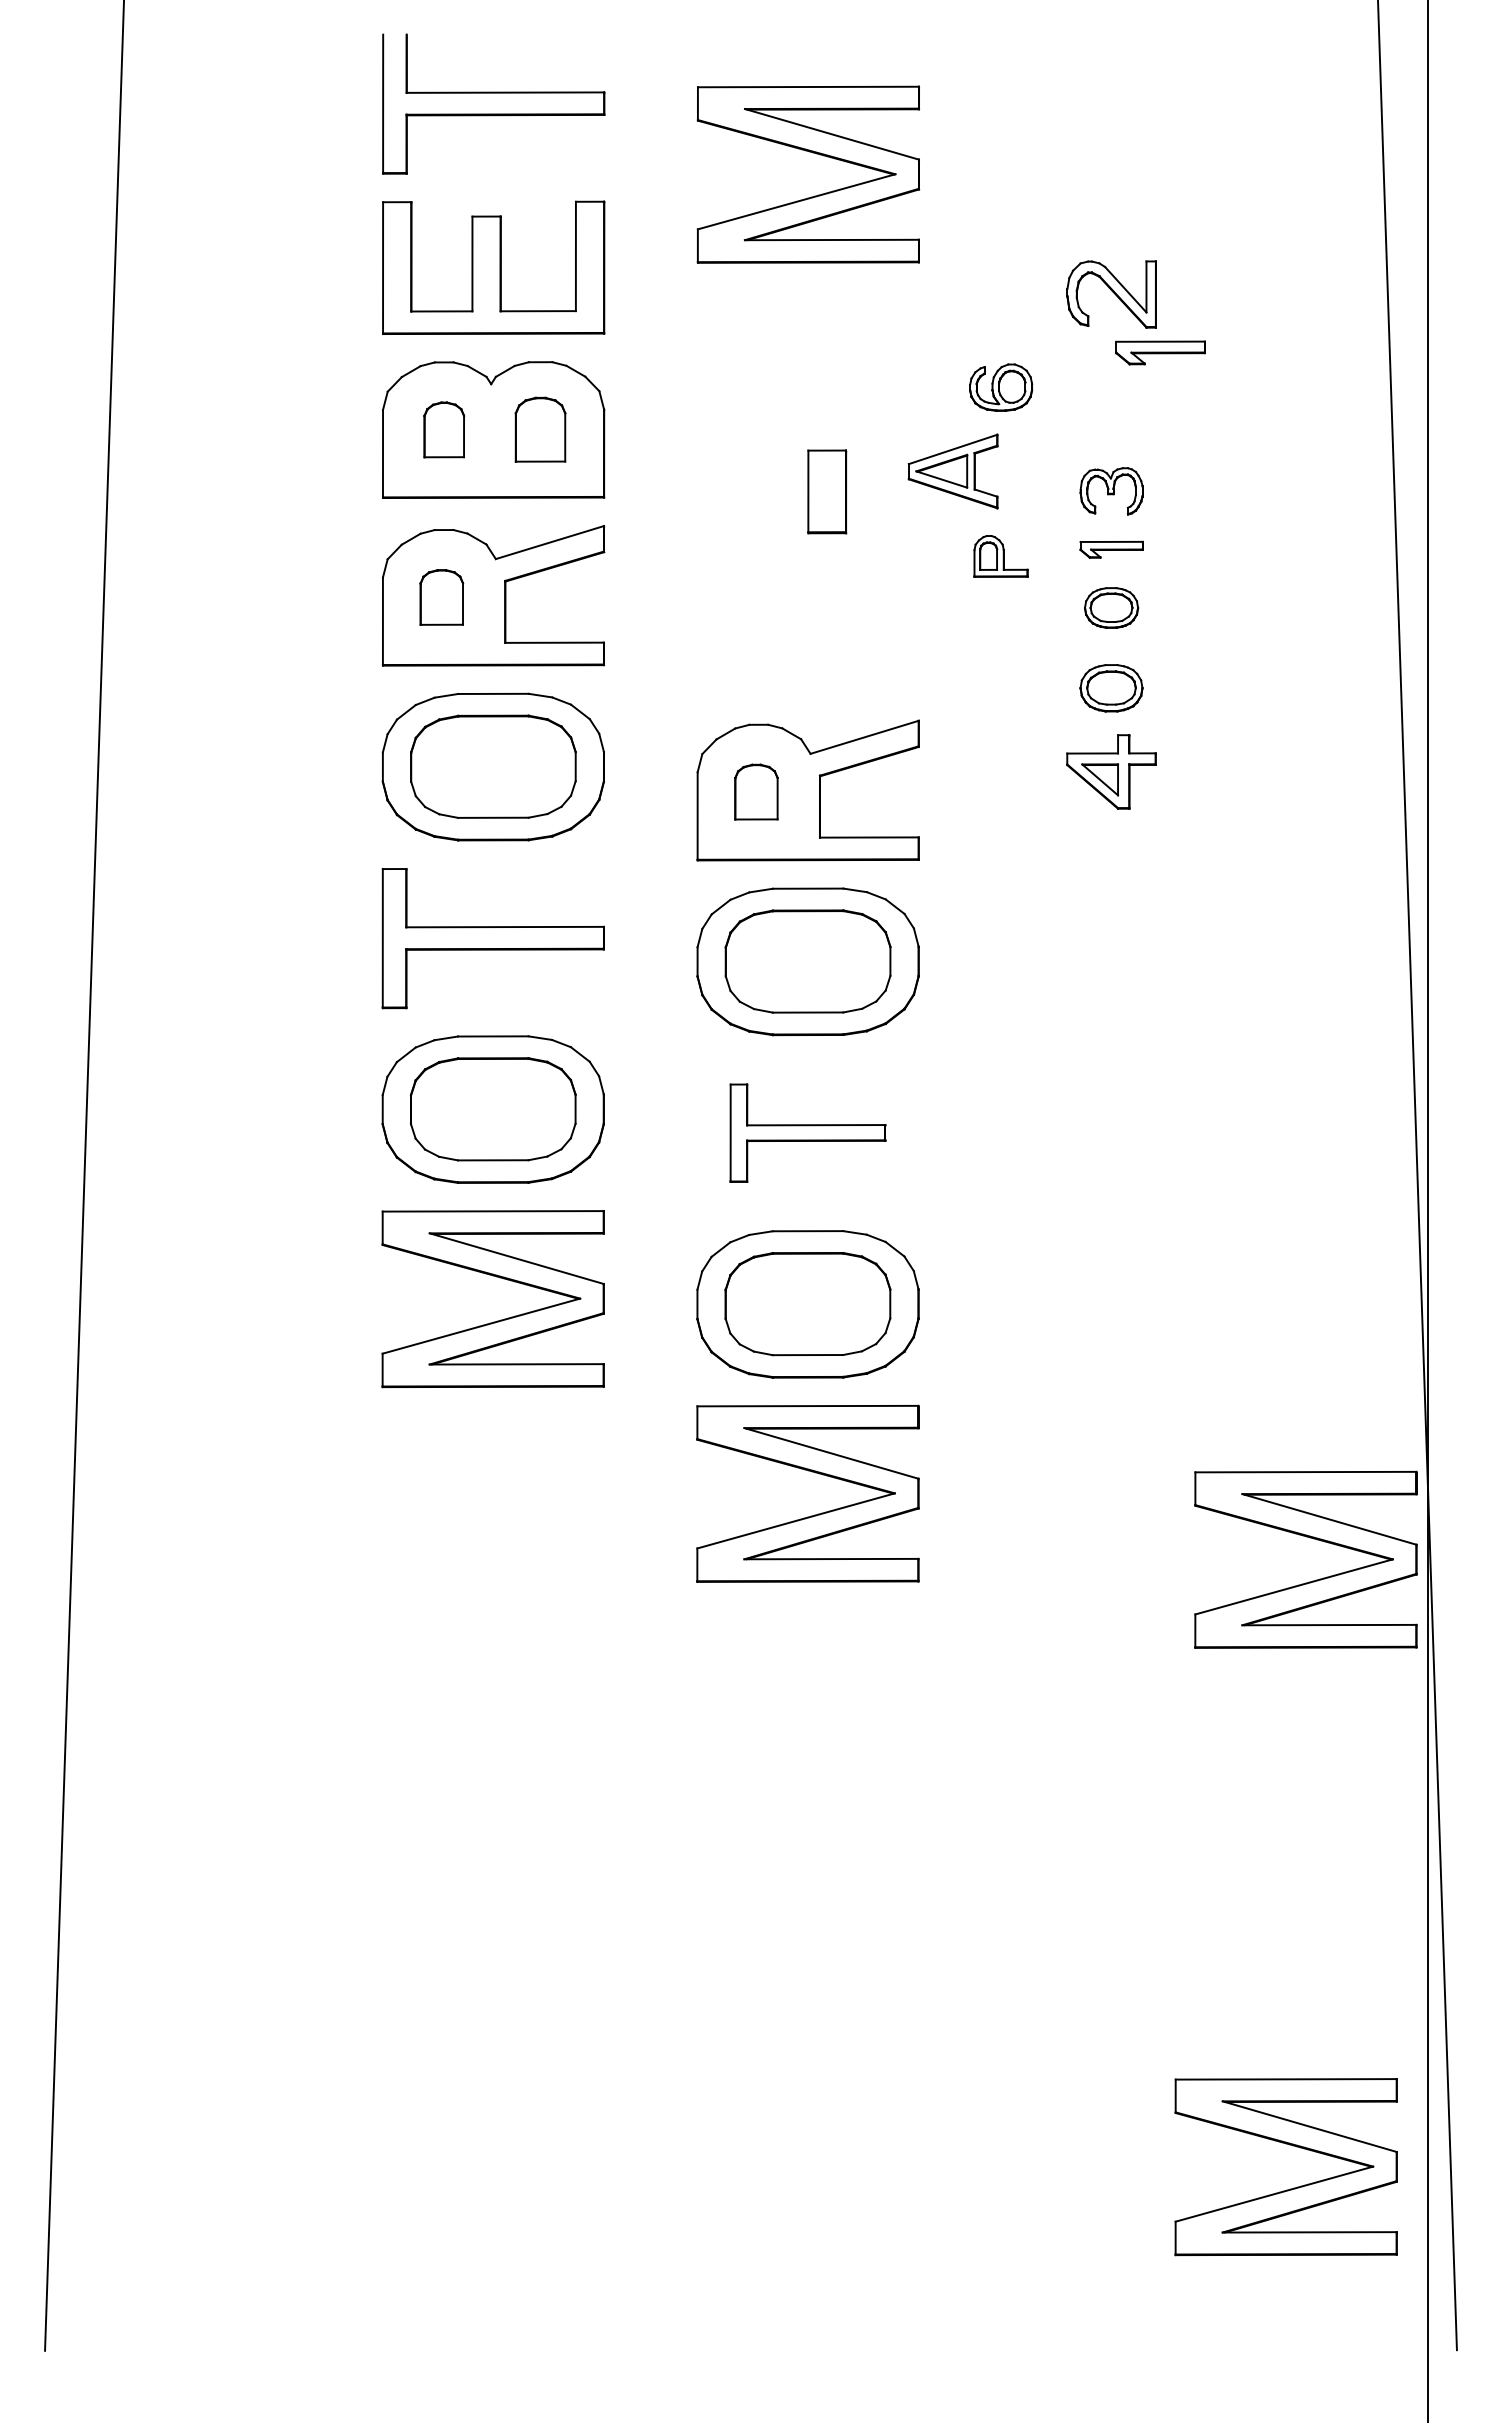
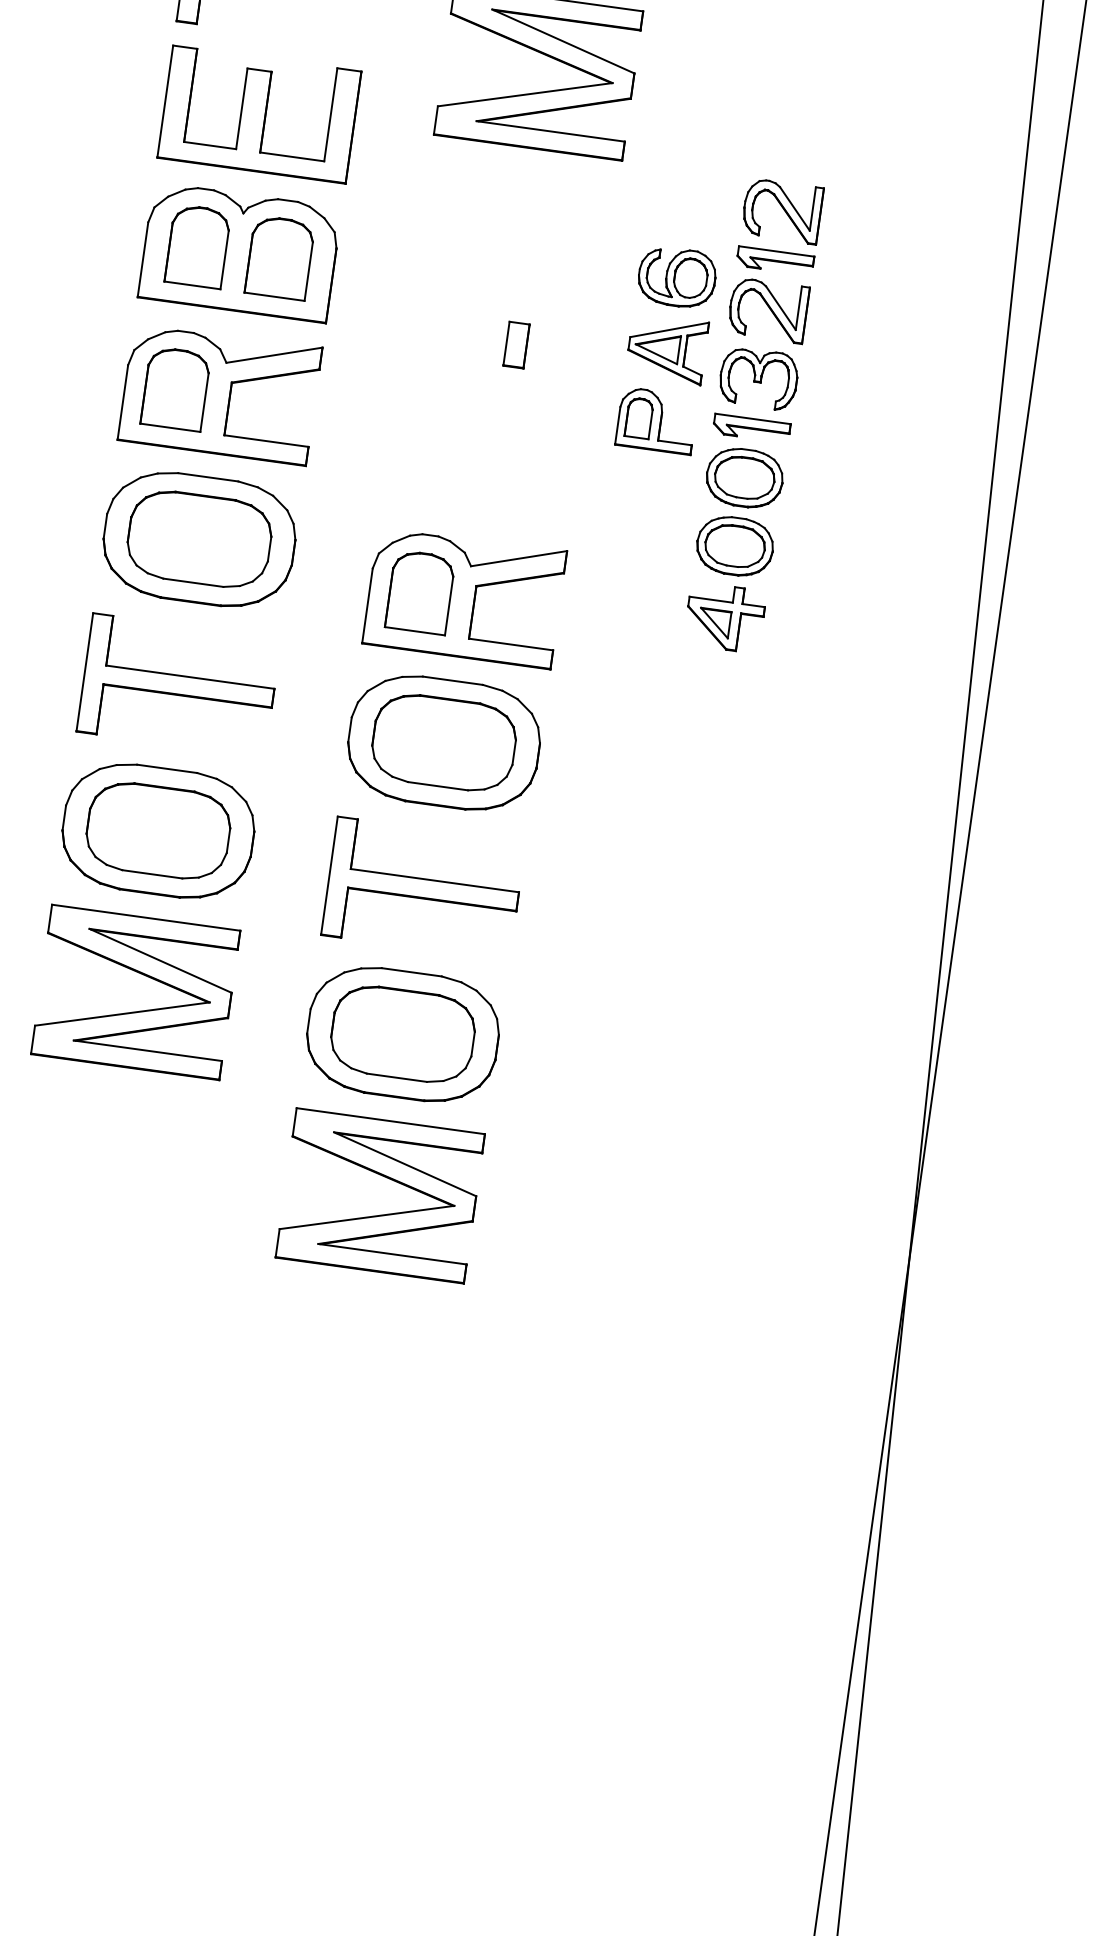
part: (1160, 352) -> (775, 260), moved
part: (1000, 387) -> (676, 277), size x1.43
part: (1111, 411) -> (768, 310), added
part: (444, 429) -> (198, 246), size x1.67
part: (540, 429) -> (279, 257), size x1.43
part: (952, 471) -> (666, 348), moved
part: (826, 491) -> (516, 344), size x0.62
part: (1111, 491) -> (758, 378), size x1.43
part: (1111, 549) -> (751, 428), size x1.43
part: (1000, 556) -> (656, 421), size x1.67
part: (441, 597) -> (175, 389), size x1.67
part: (1111, 607) -> (744, 477), size x1.67
part: (1111, 688) -> (735, 546), size x1.43
part: (756, 791) -> (420, 591), size x1.67
part: (807, 1132) -> (423, 888), size x1.43
part: (1313, 1539) -> (805, 1295), removed
part: (1293, 2187) -> (710, 1844), removed

